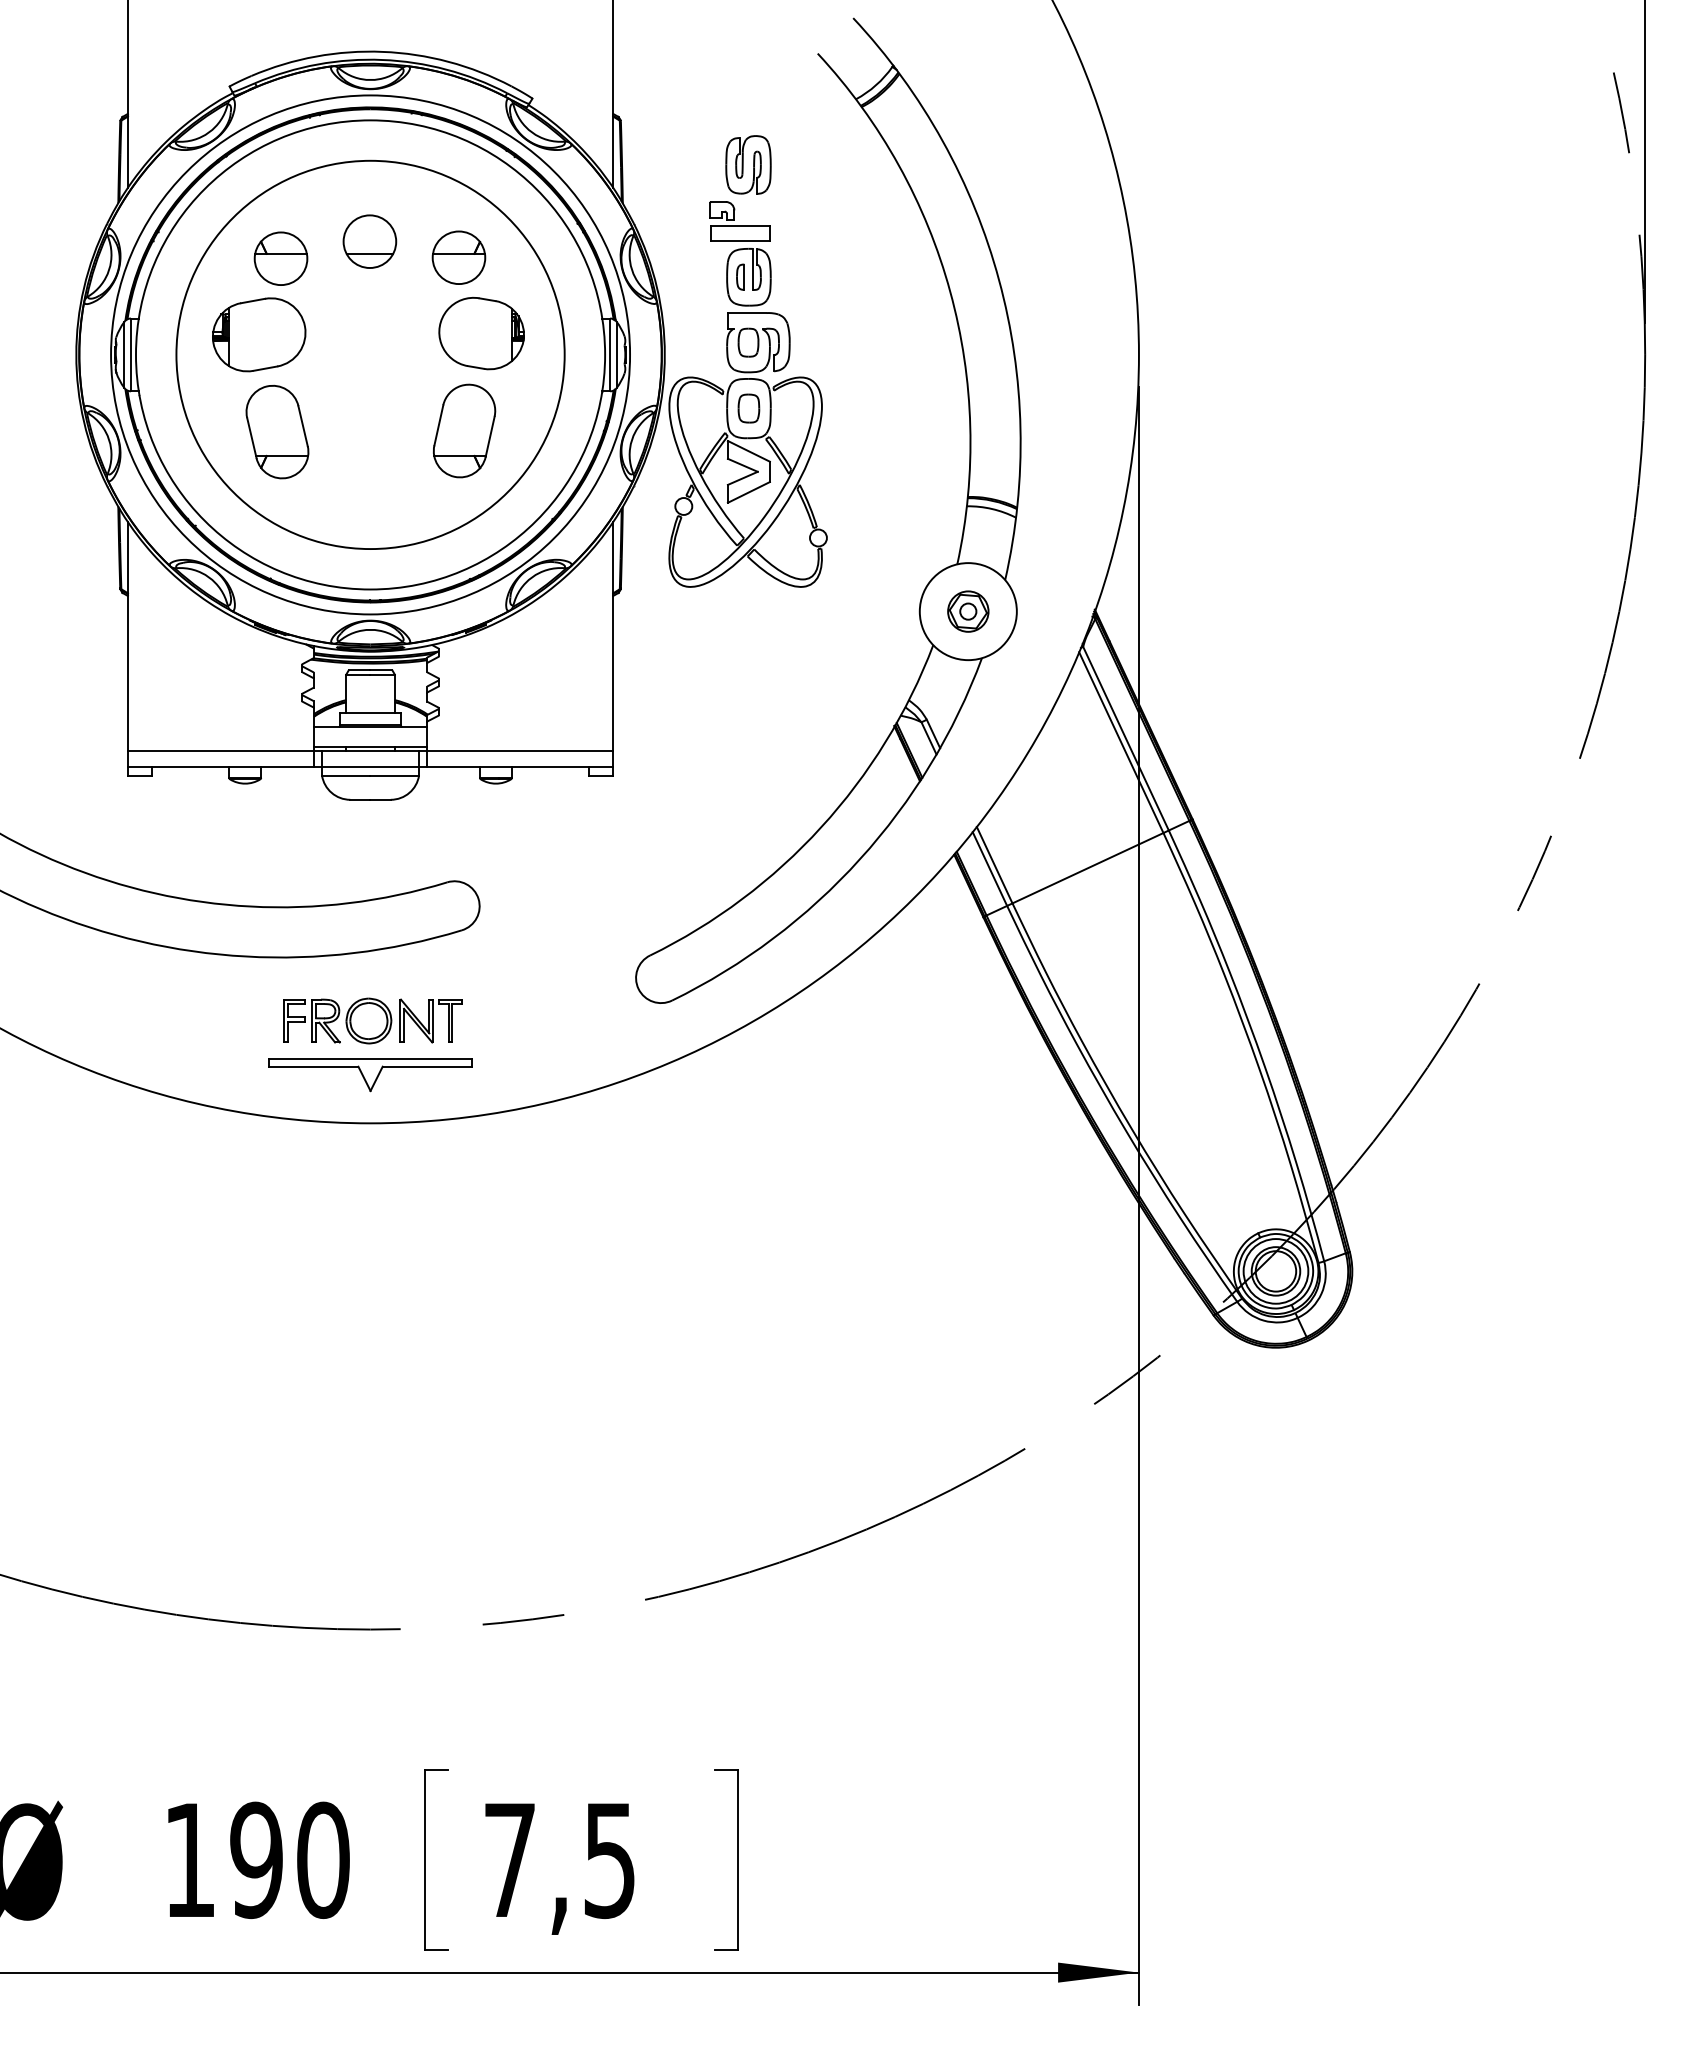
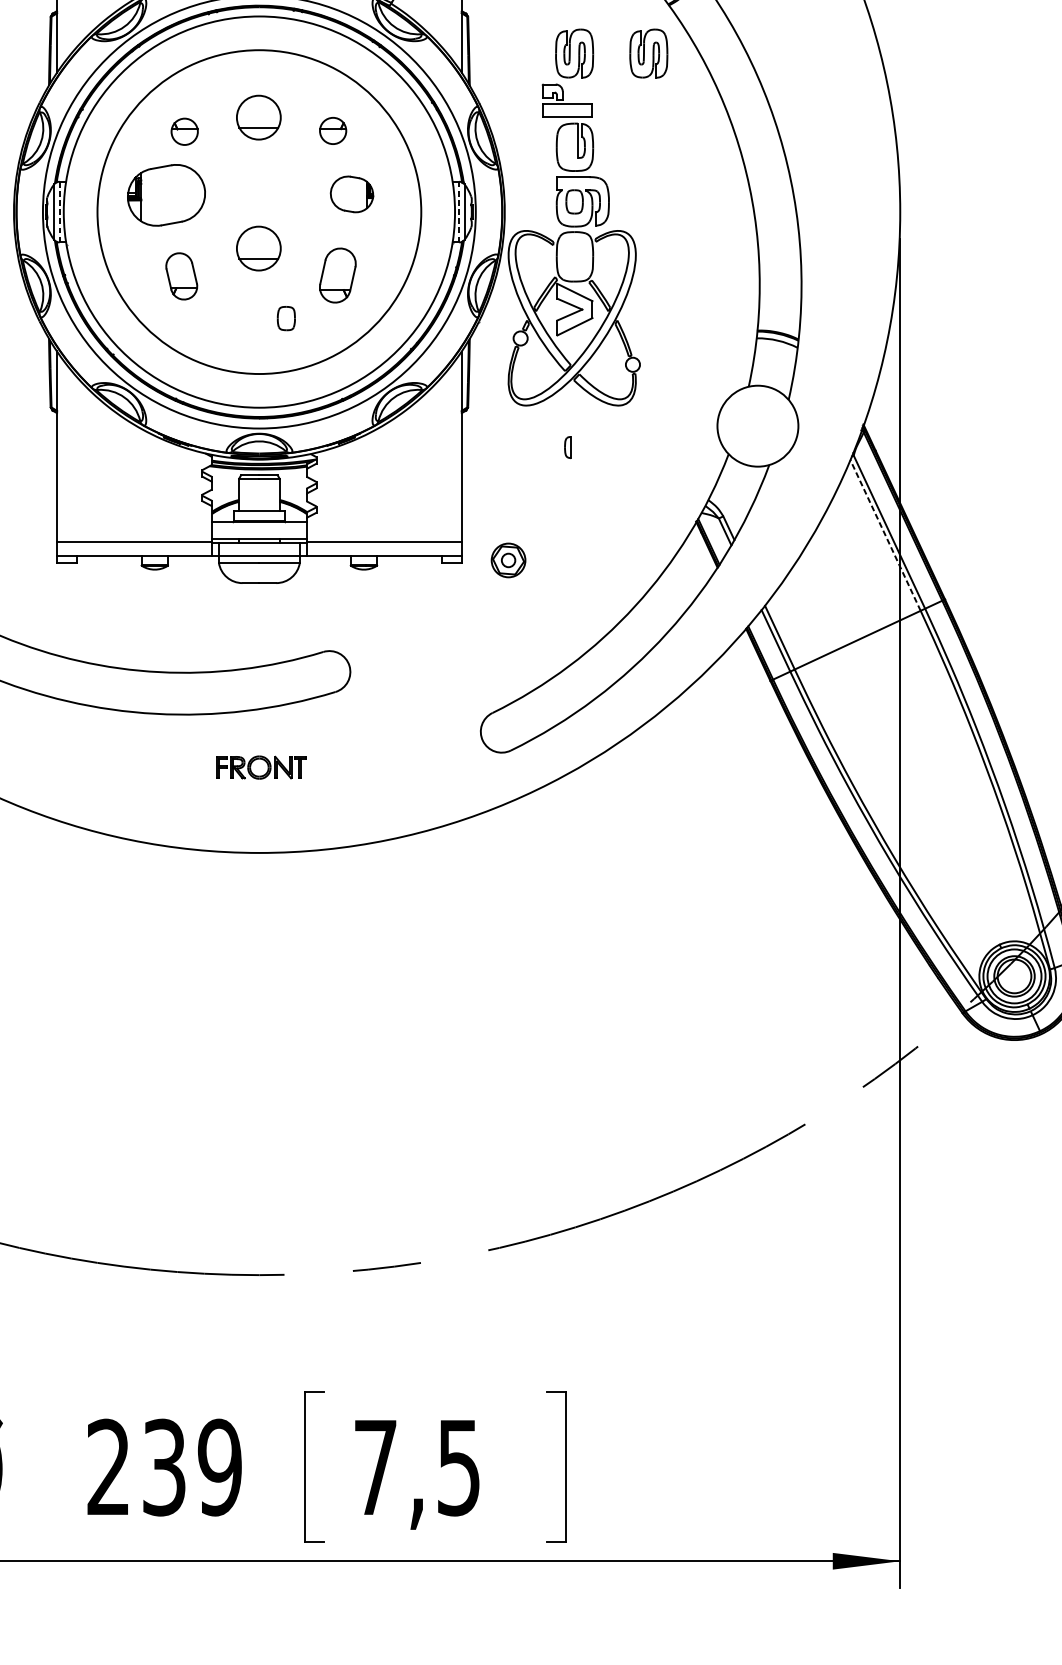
part: (837, 164) -> (648, 53), added
part: (458, 257) -> (332, 130), size x0.6
part: (280, 258) -> (184, 131), size x0.6
part: (740, 276) -> (567, 446), moved
part: (481, 333) -> (351, 194), size x0.6
line: (610, 354) -> (459, 211), solid -> dashed
line: (130, 355) -> (59, 212), solid -> dashed
part: (369, 398) -> (258, 248), added
part: (748, 408) -> (286, 318), moved
part: (464, 430) -> (337, 275), size x0.7
part: (277, 431) -> (181, 275), size x0.6
part: (968, 611) -> (508, 560), moved
line: (1121, 742) -> (885, 535), solid -> dashed
part: (372, 1020) -> (261, 767), size x0.6
part: (370, 1075) -> (259, 813), removed
text: (256, 1860) -> (164, 1467), 190 -> 239

